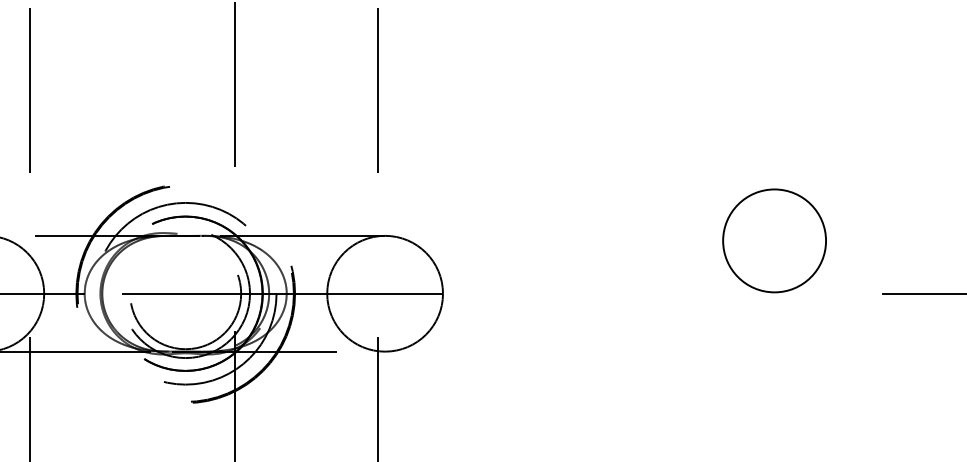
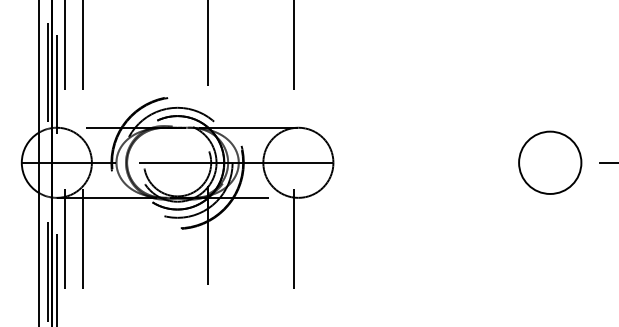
circle: (775, 240) -> (550, 162), moved

